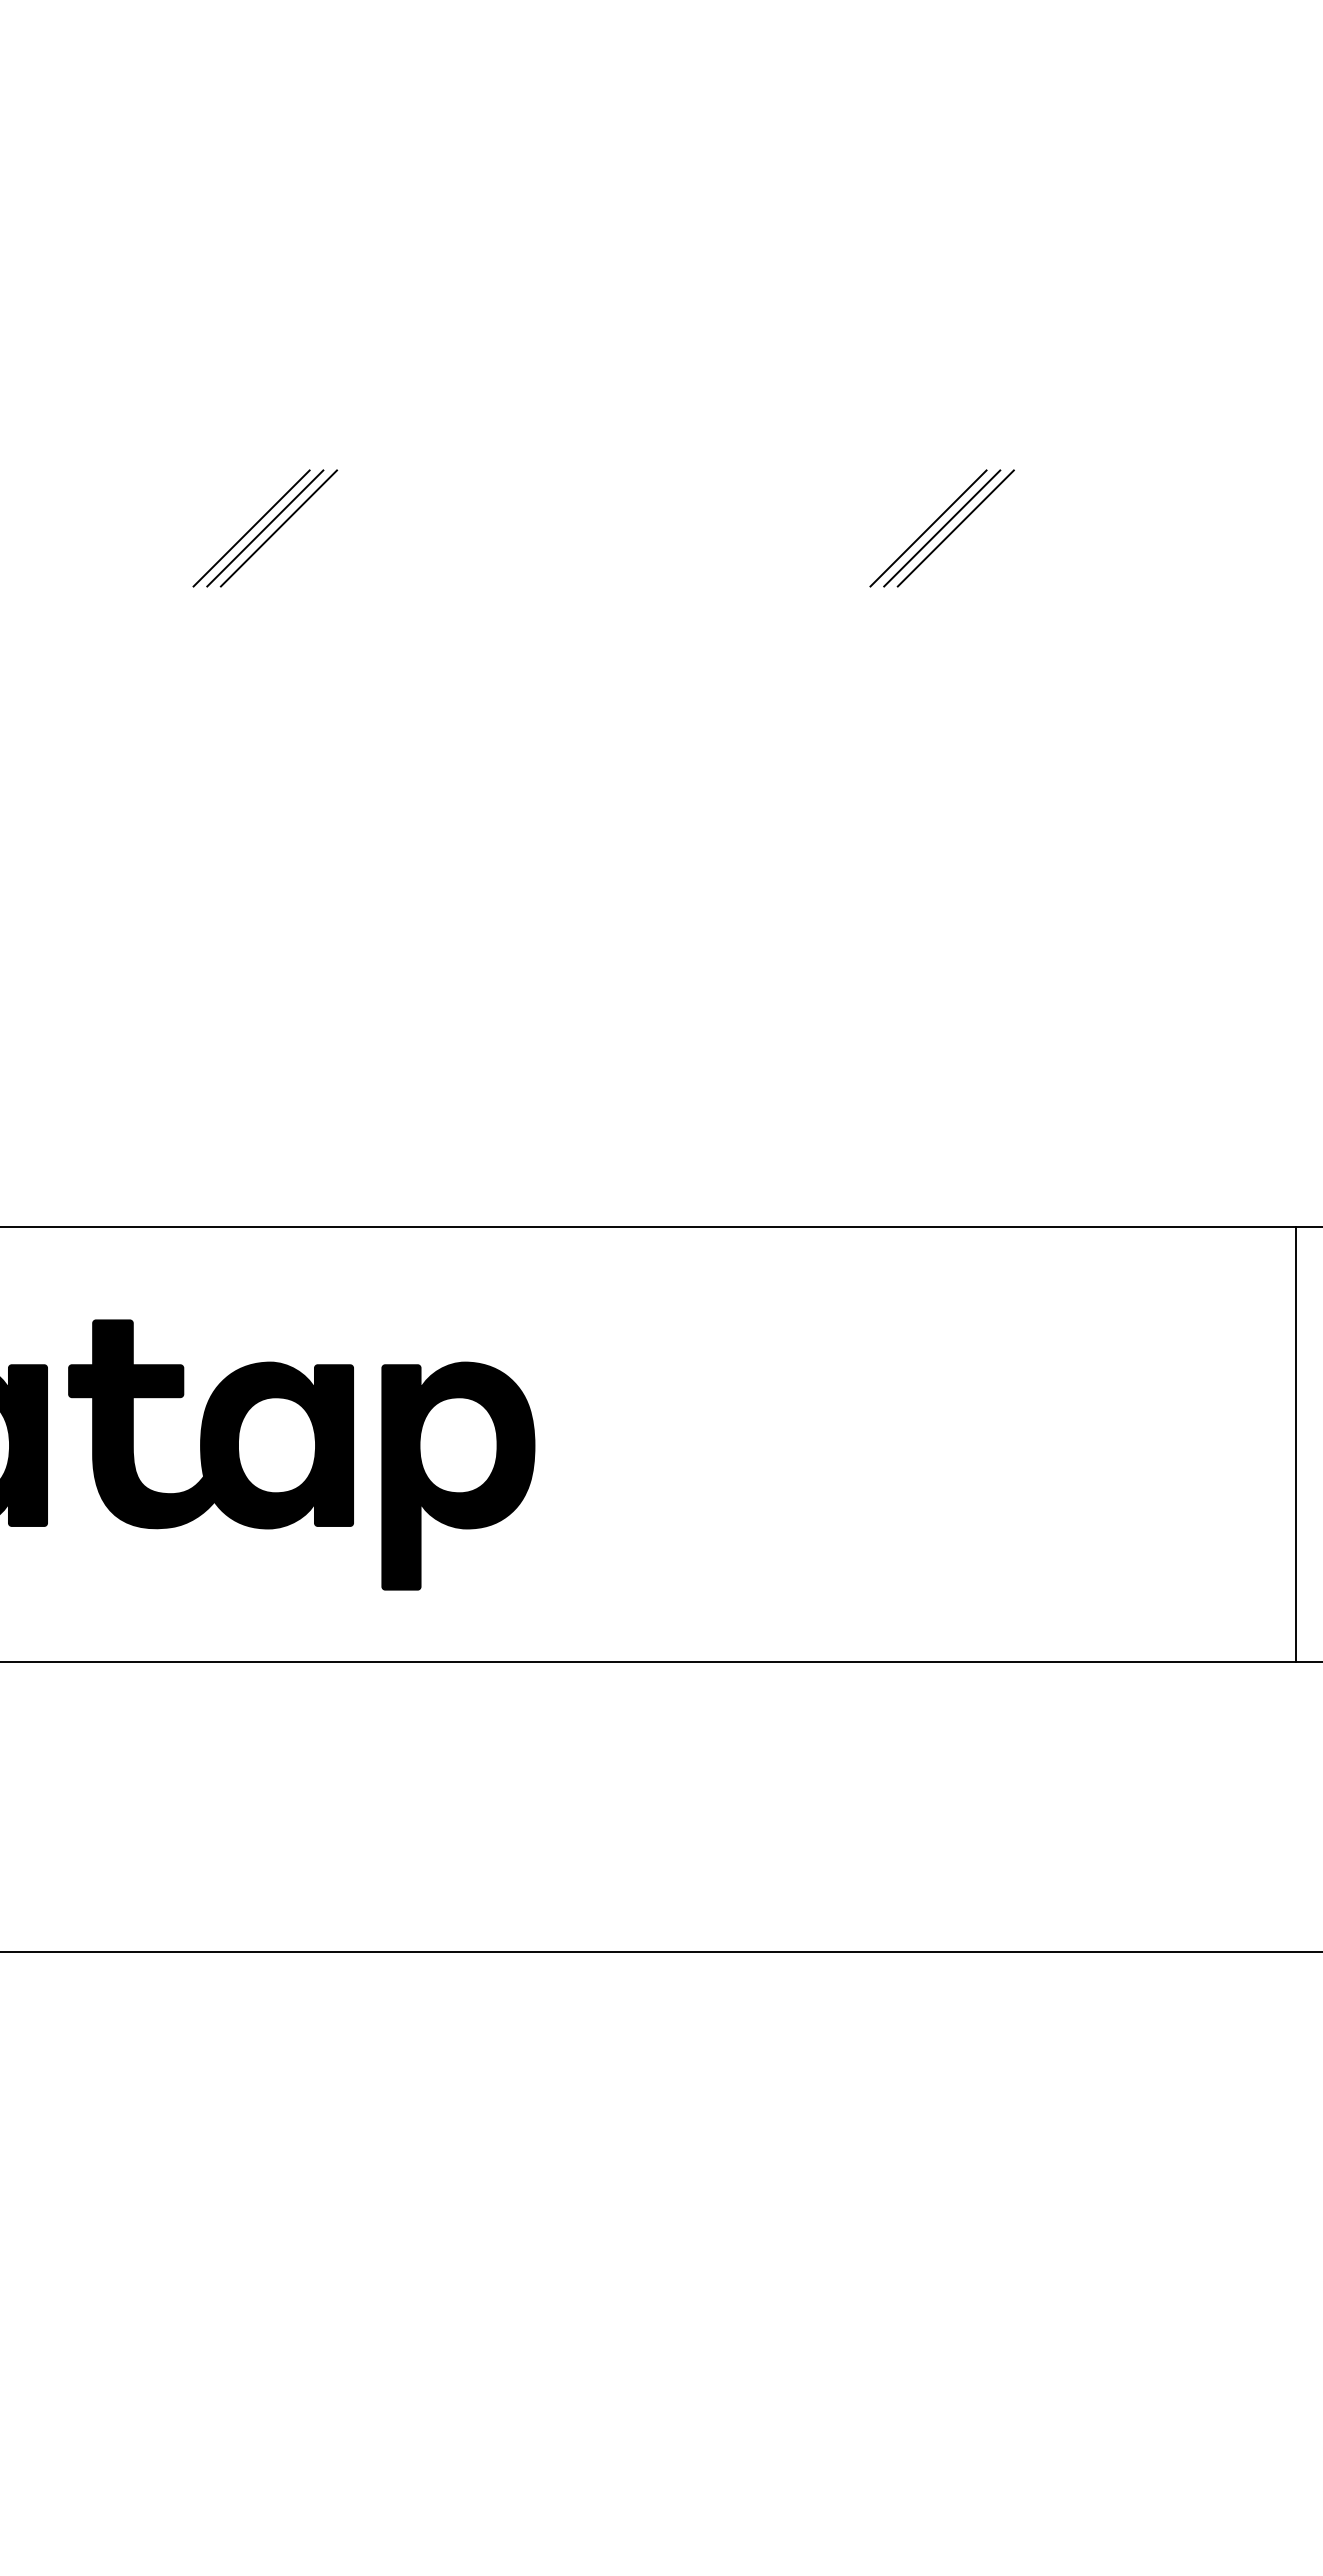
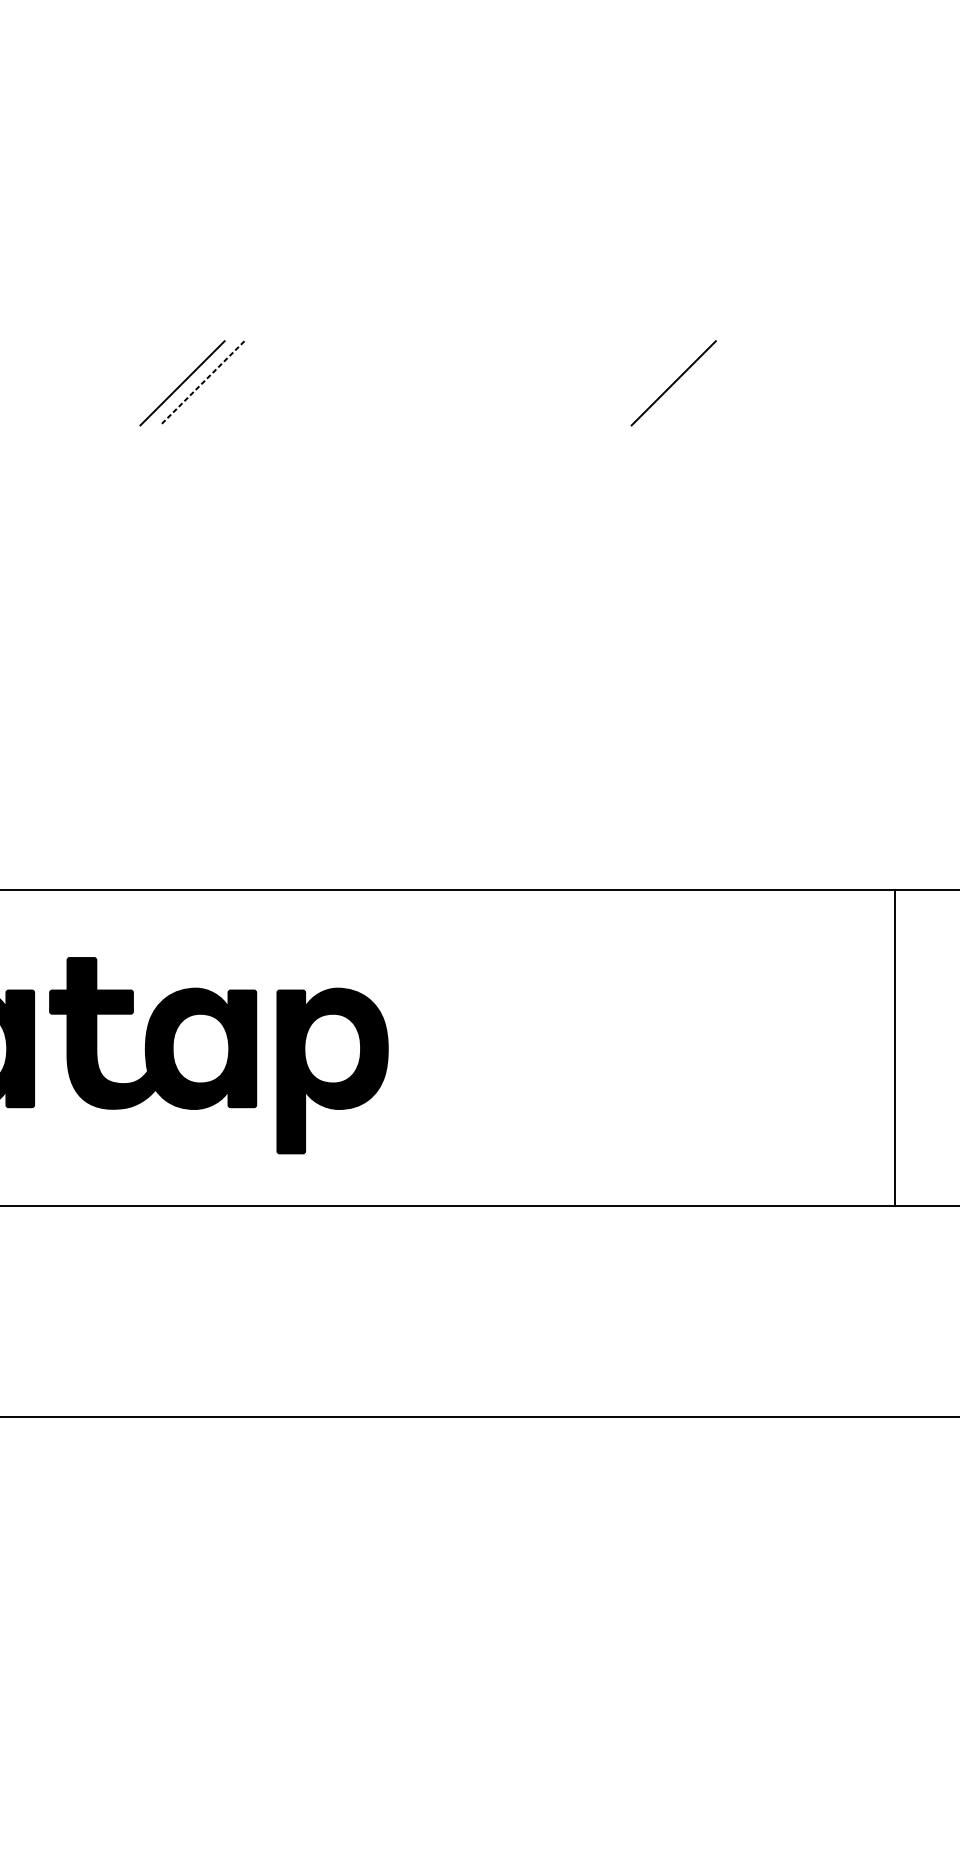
line: (265, 528) -> (192, 383), removed
line: (278, 528) -> (202, 383), solid -> dashed
line: (942, 528) -> (683, 383), removed
line: (955, 528) -> (693, 383), removed
line: (1295, 1444) -> (894, 1048), moved

